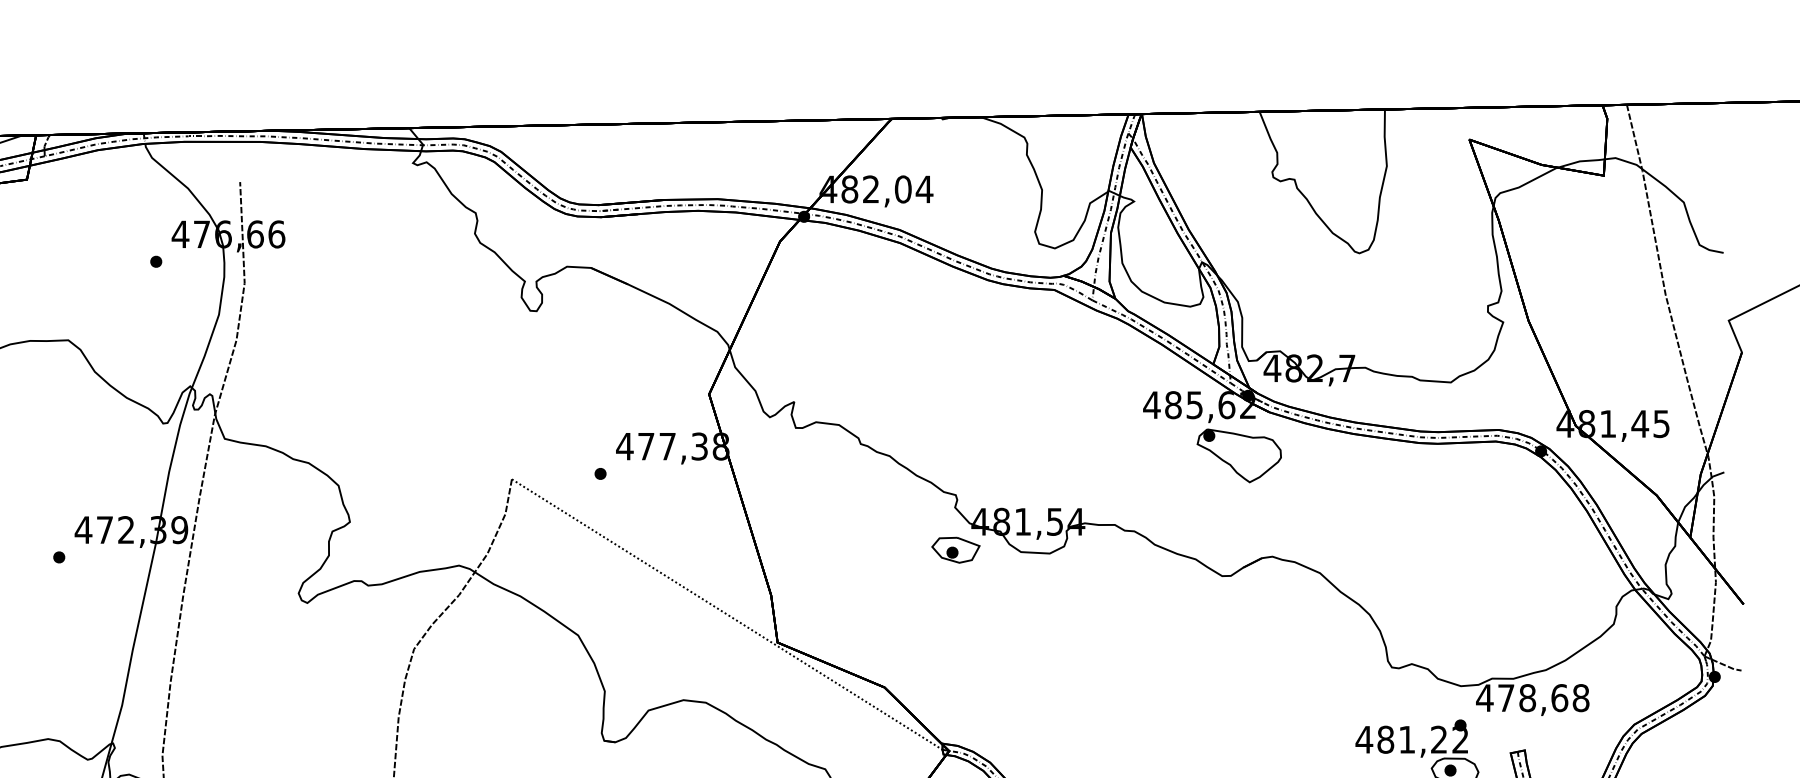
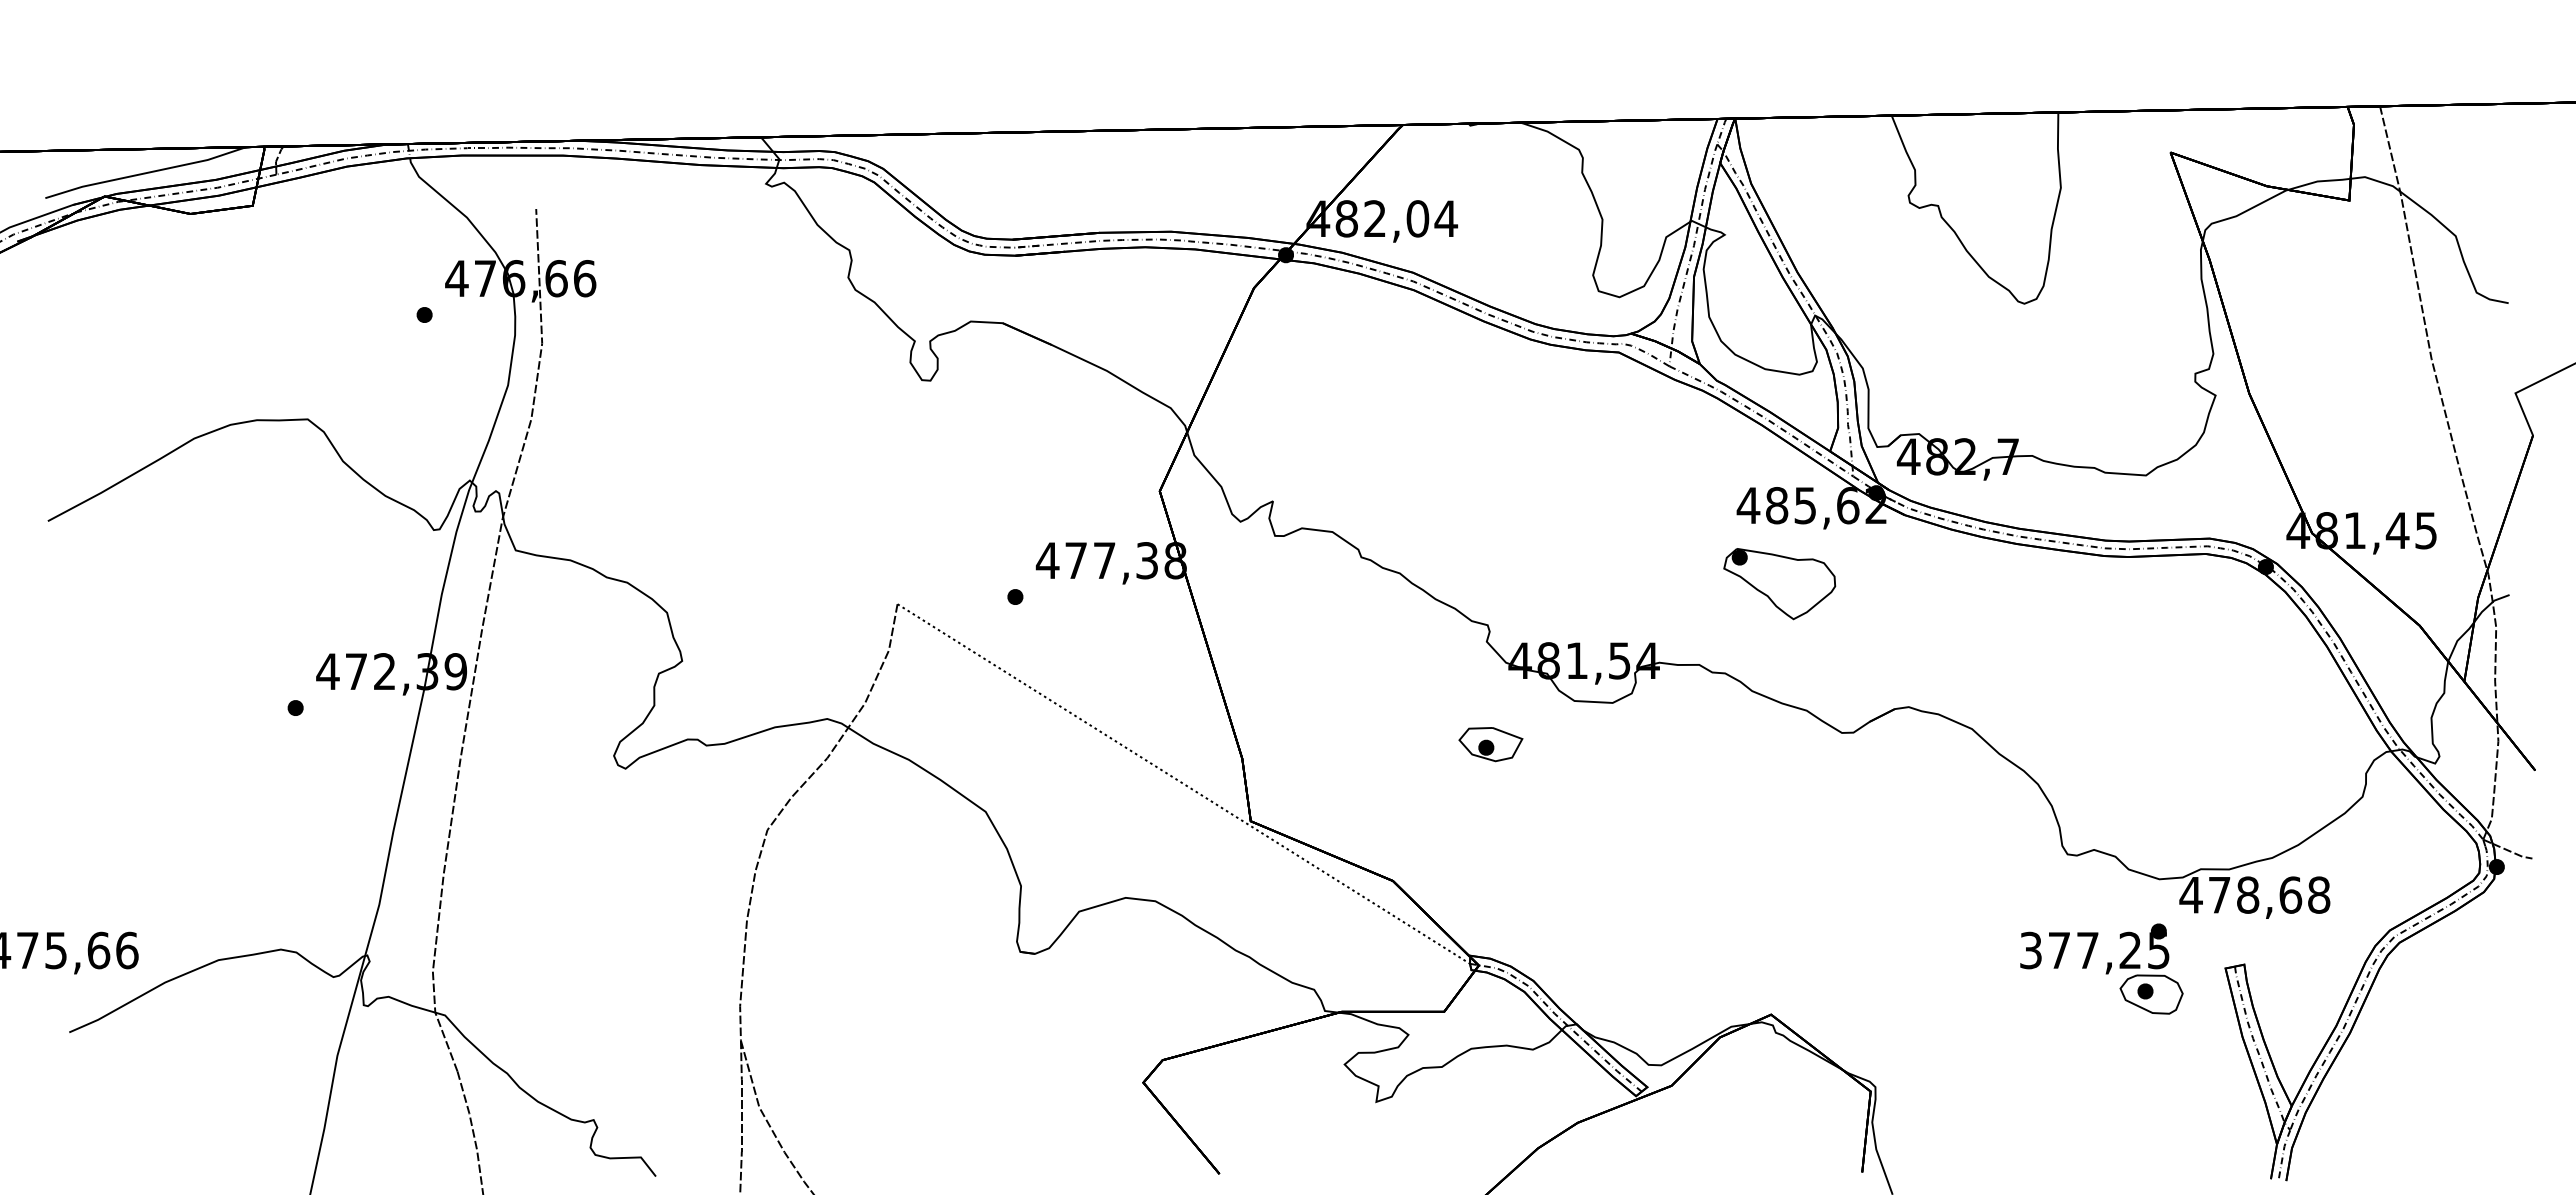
part: (1239, 456) -> (1779, 584), moved
part: (955, 550) -> (1490, 744), moved
text: (1412, 739) -> (2094, 950), 481,22 -> 377,25

